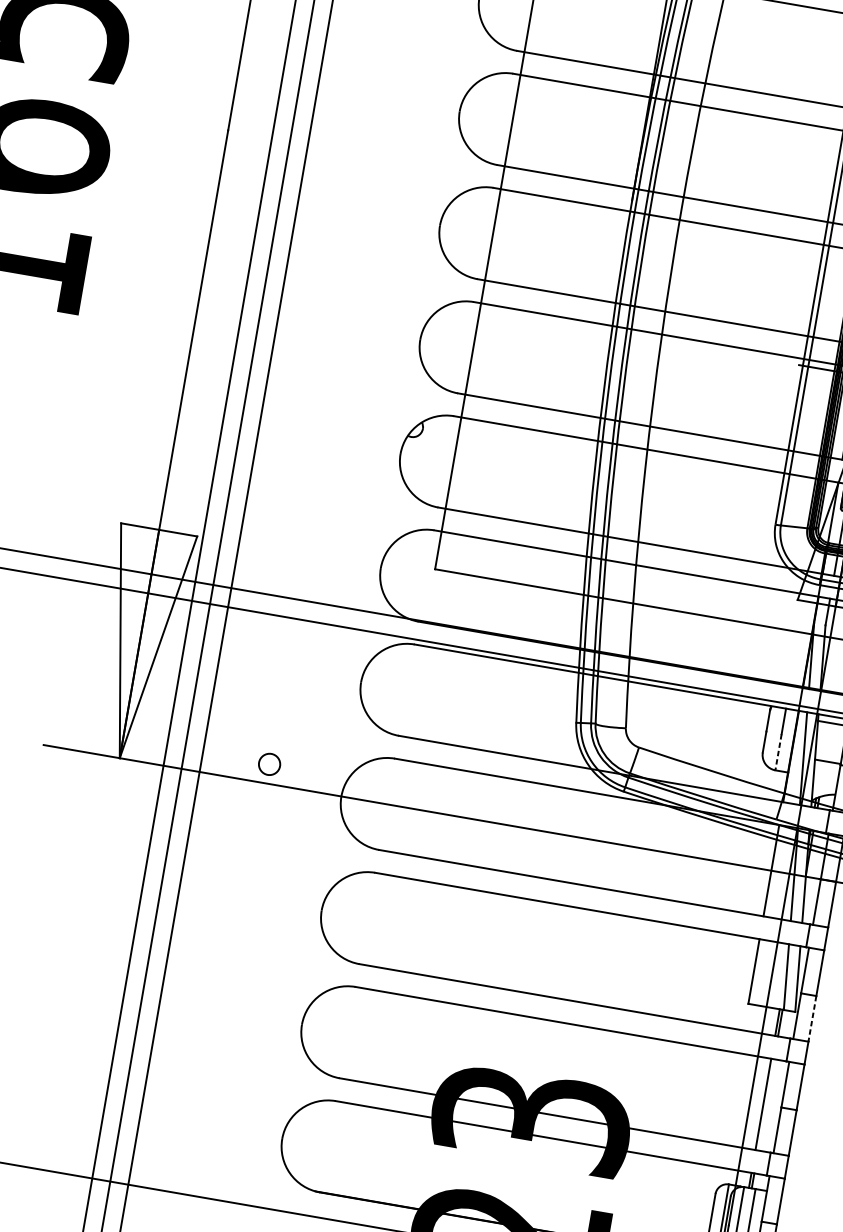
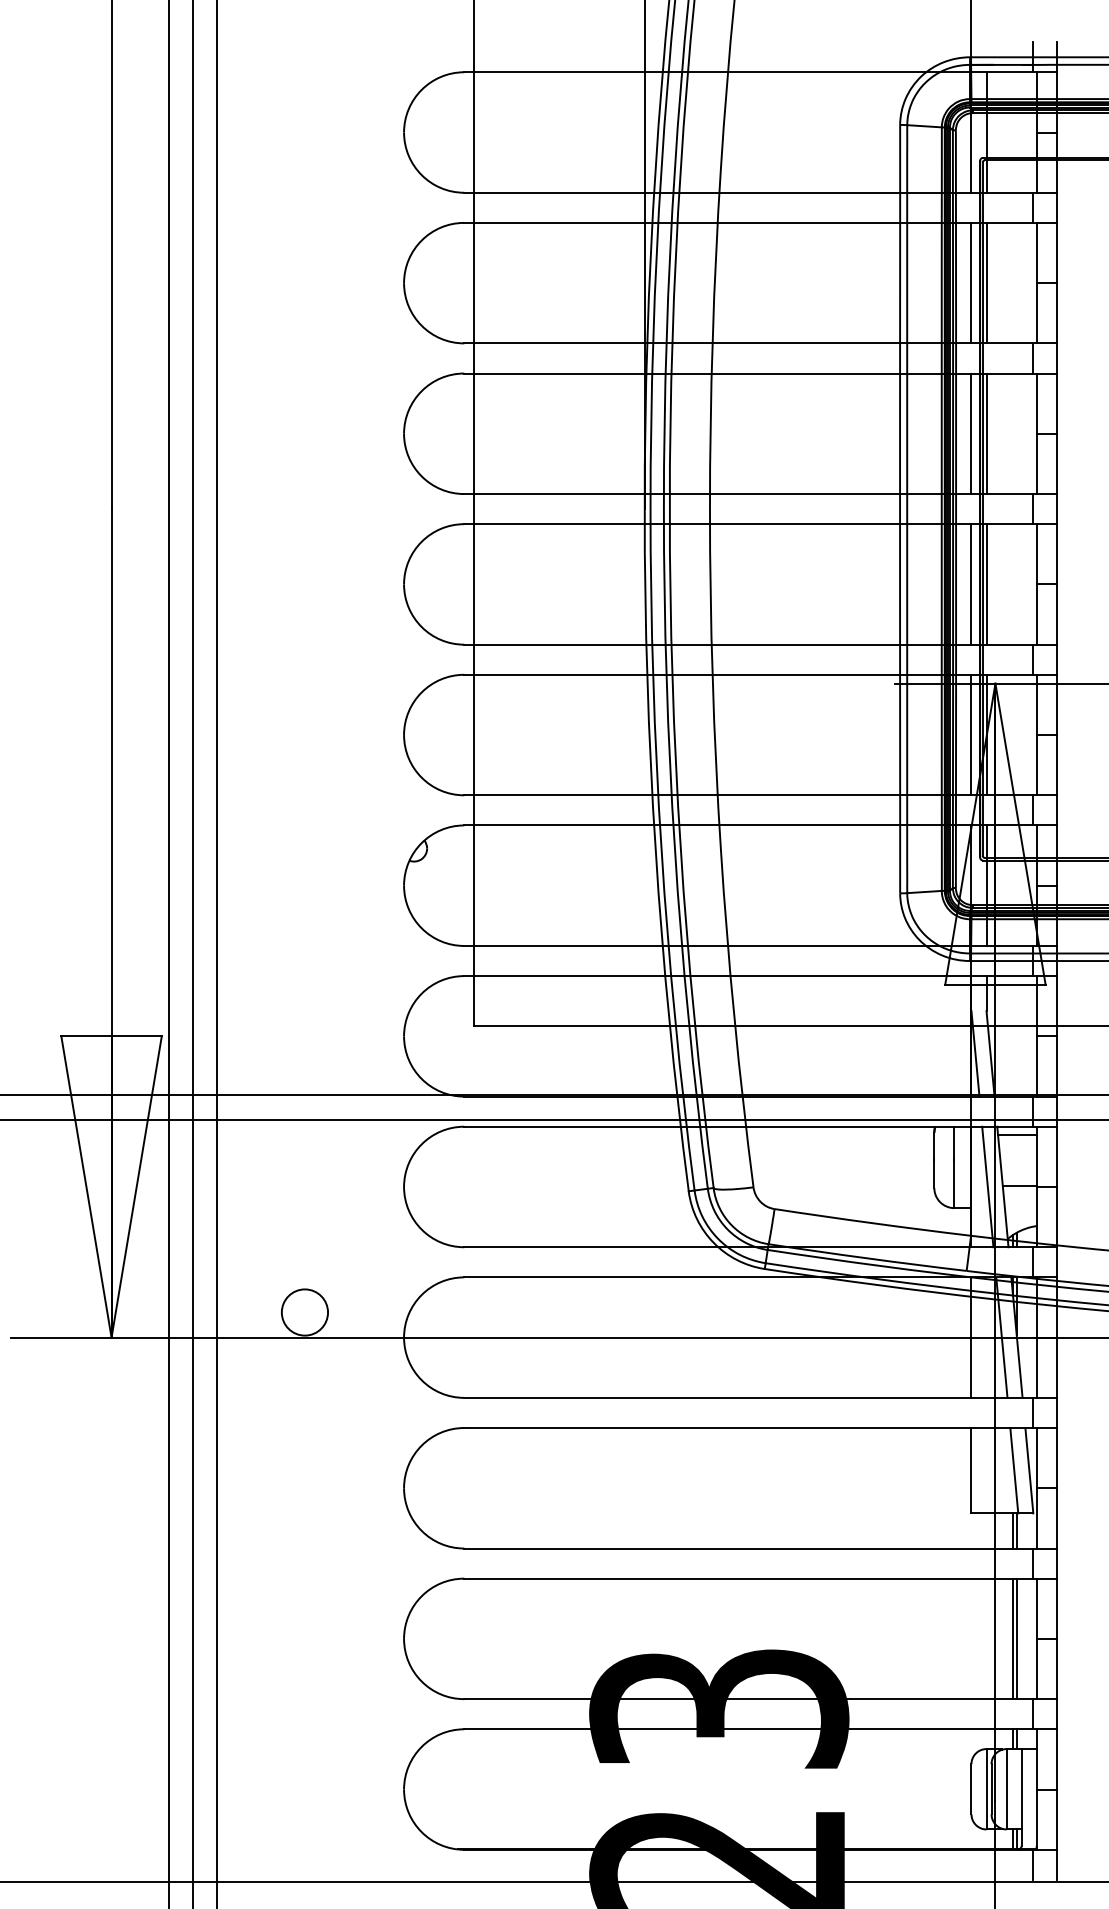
line: (778, 752) -> (954, 1184), dashed -> solid
circle: (269, 764) -> (304, 1312), size x1.67
line: (812, 1018) -> (1056, 1518), dashed -> solid
line: (766, 1104) -> (1016, 1638), added

